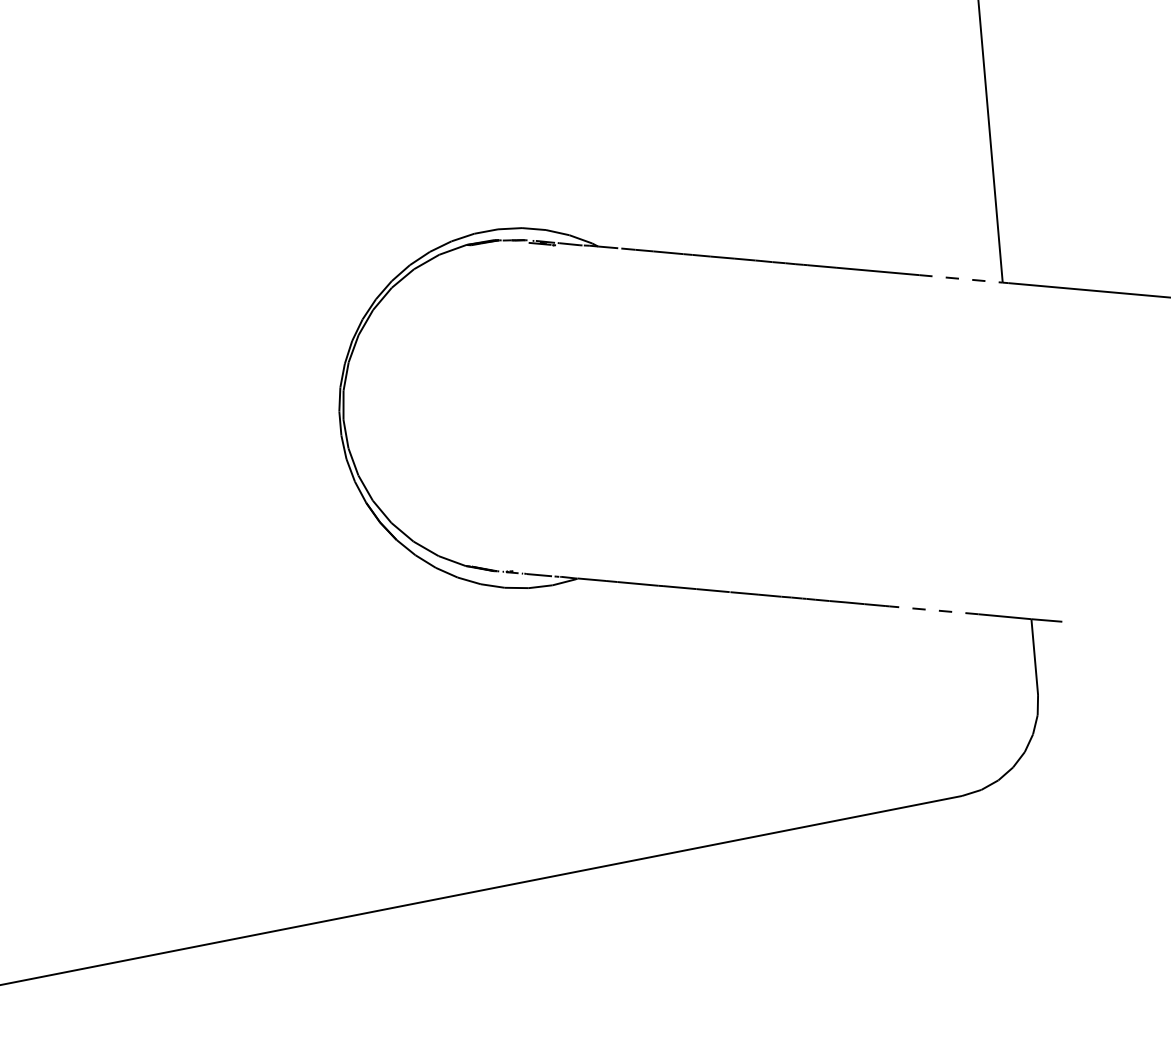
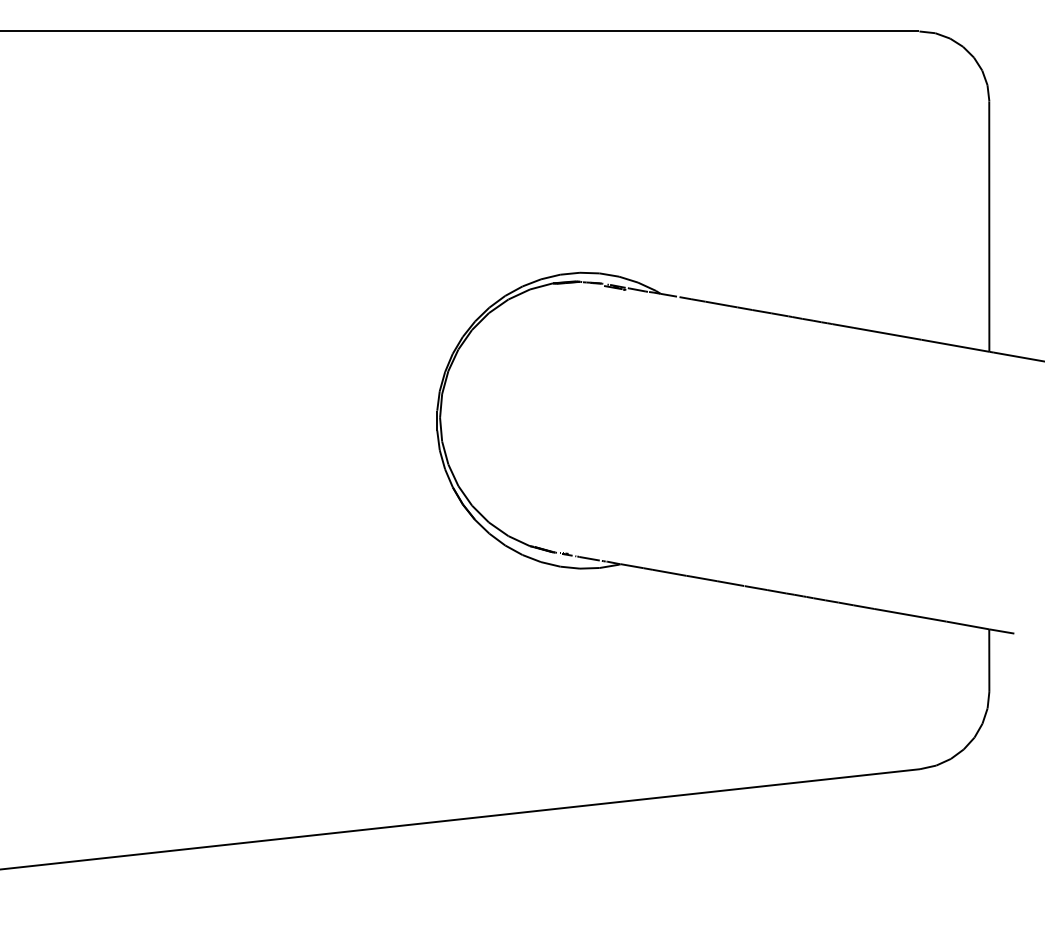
line: (961, 278) -> (955, 345), dashed -> solid
line: (934, 610) -> (910, 615), dashed -> solid

